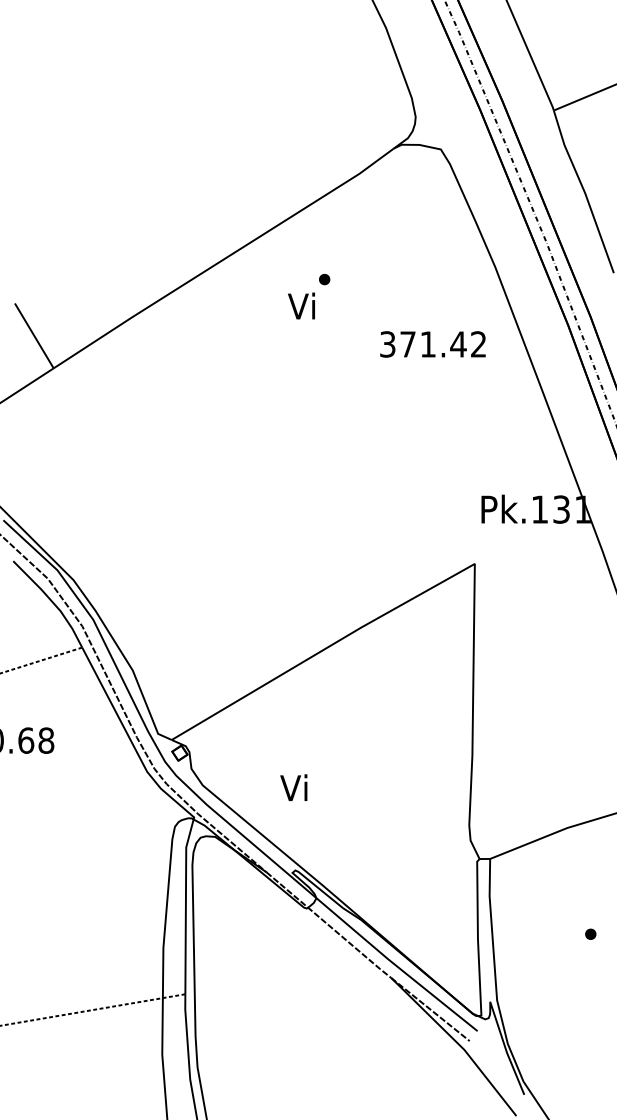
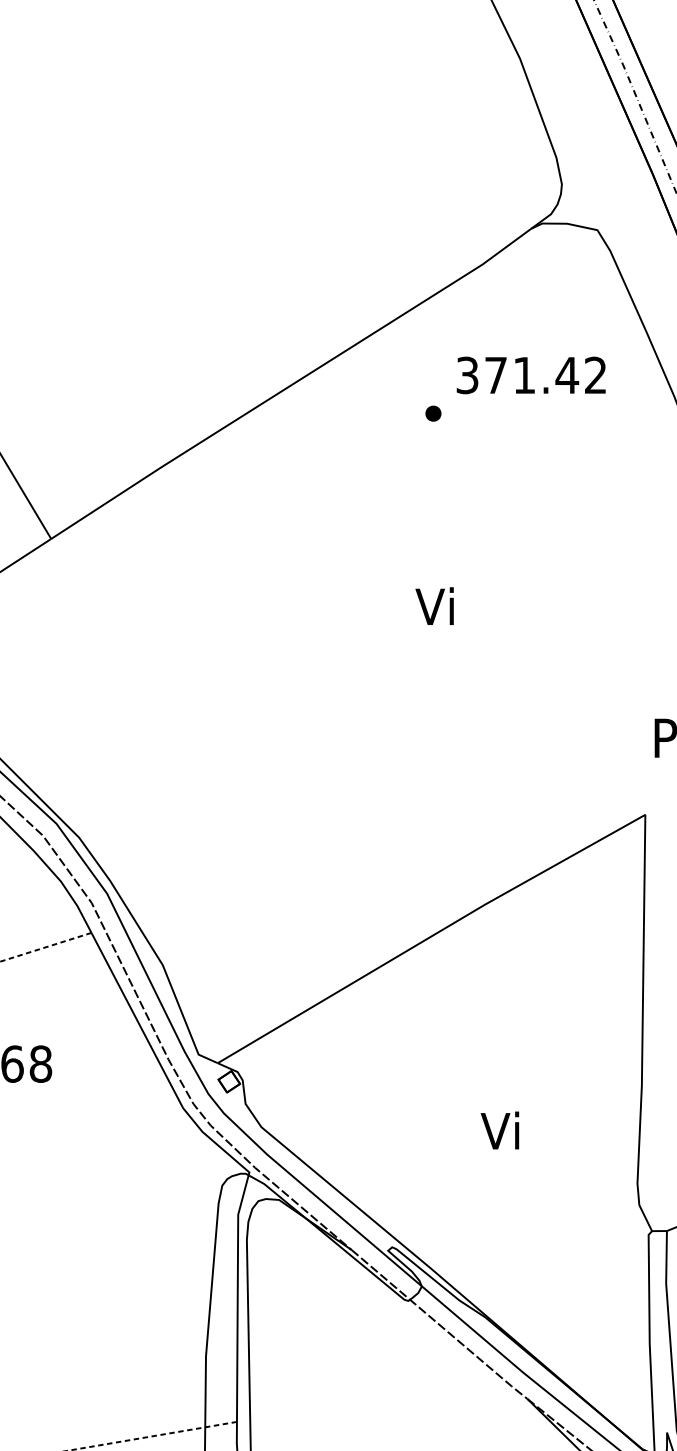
text: (301, 305) -> (434, 605), moved
text: (432, 344) -> (530, 375), moved
text: (293, 787) -> (499, 1130), moved

